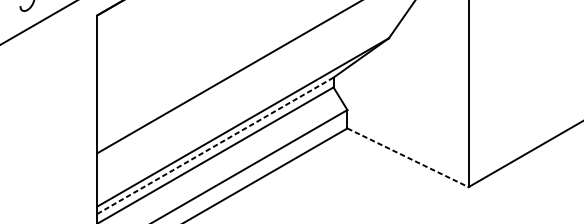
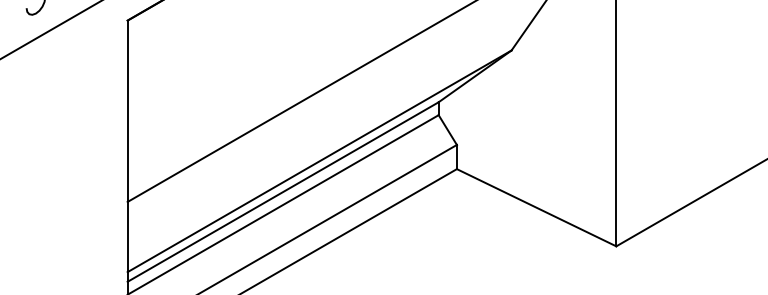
line: (215, 146) -> (283, 192), dashed -> solid
line: (407, 157) -> (536, 207), dashed -> solid

